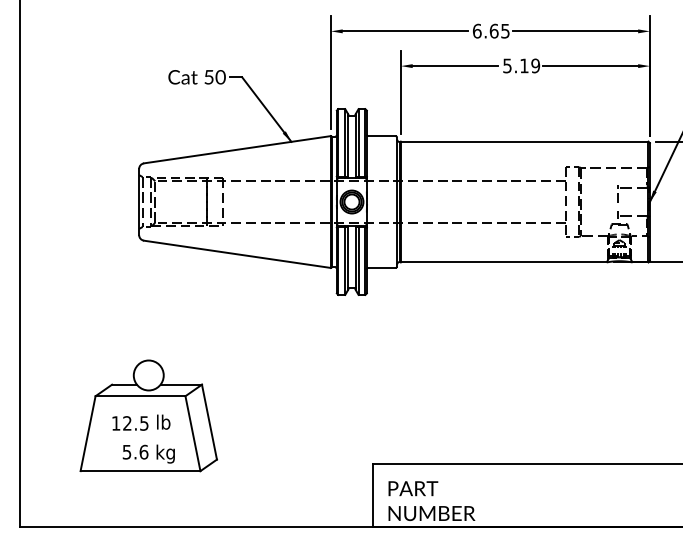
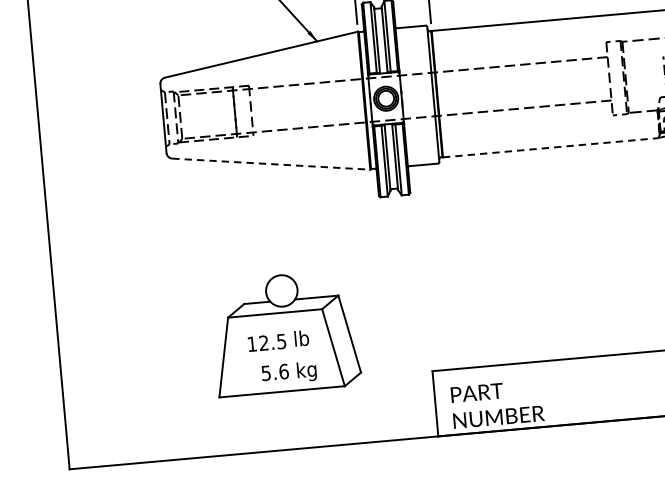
line: (237, 254) -> (271, 164), solid -> dashed
line: (503, 262) -> (550, 147), solid -> dashed
part: (148, 415) -> (285, 332), moved

